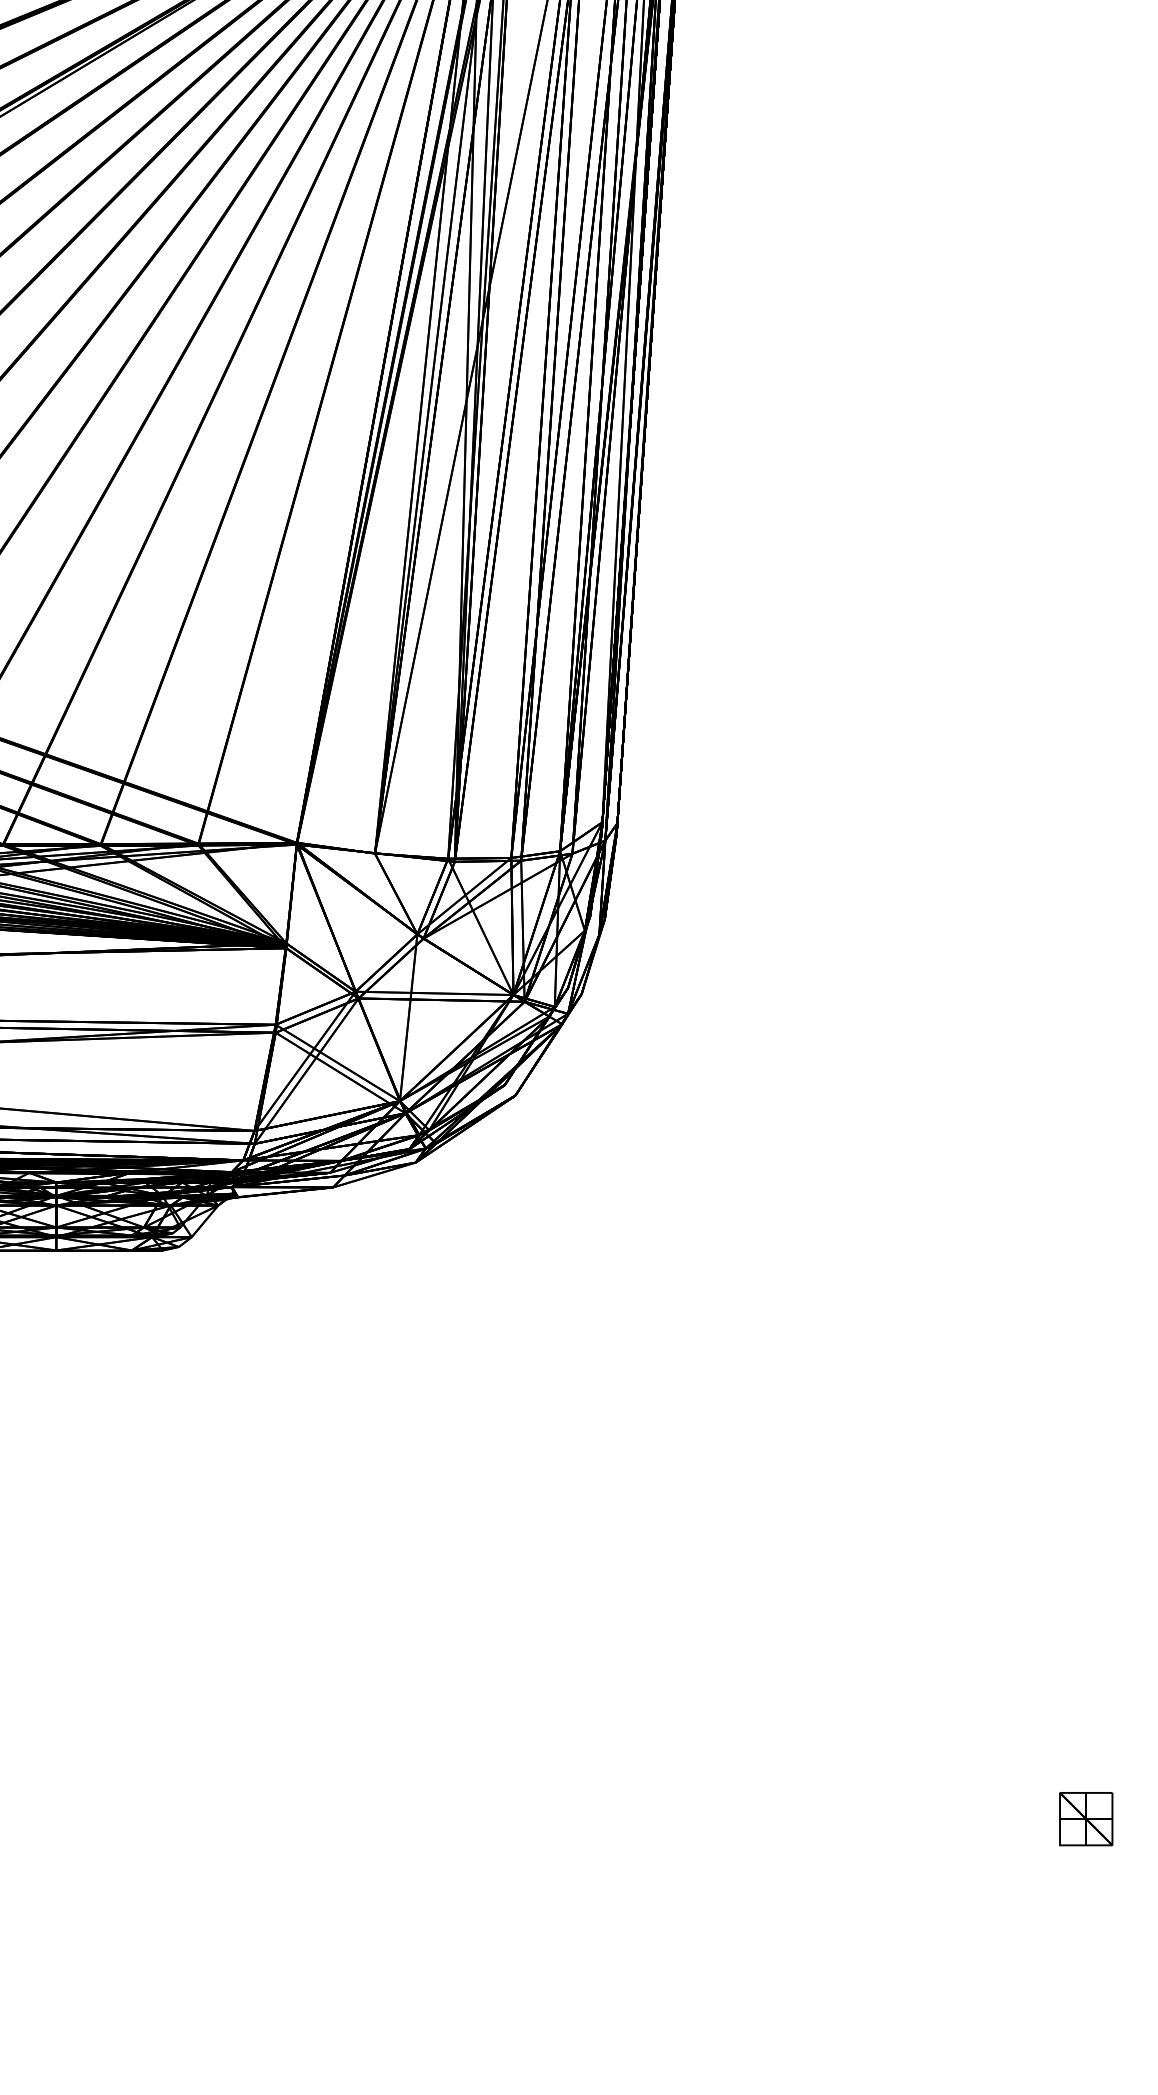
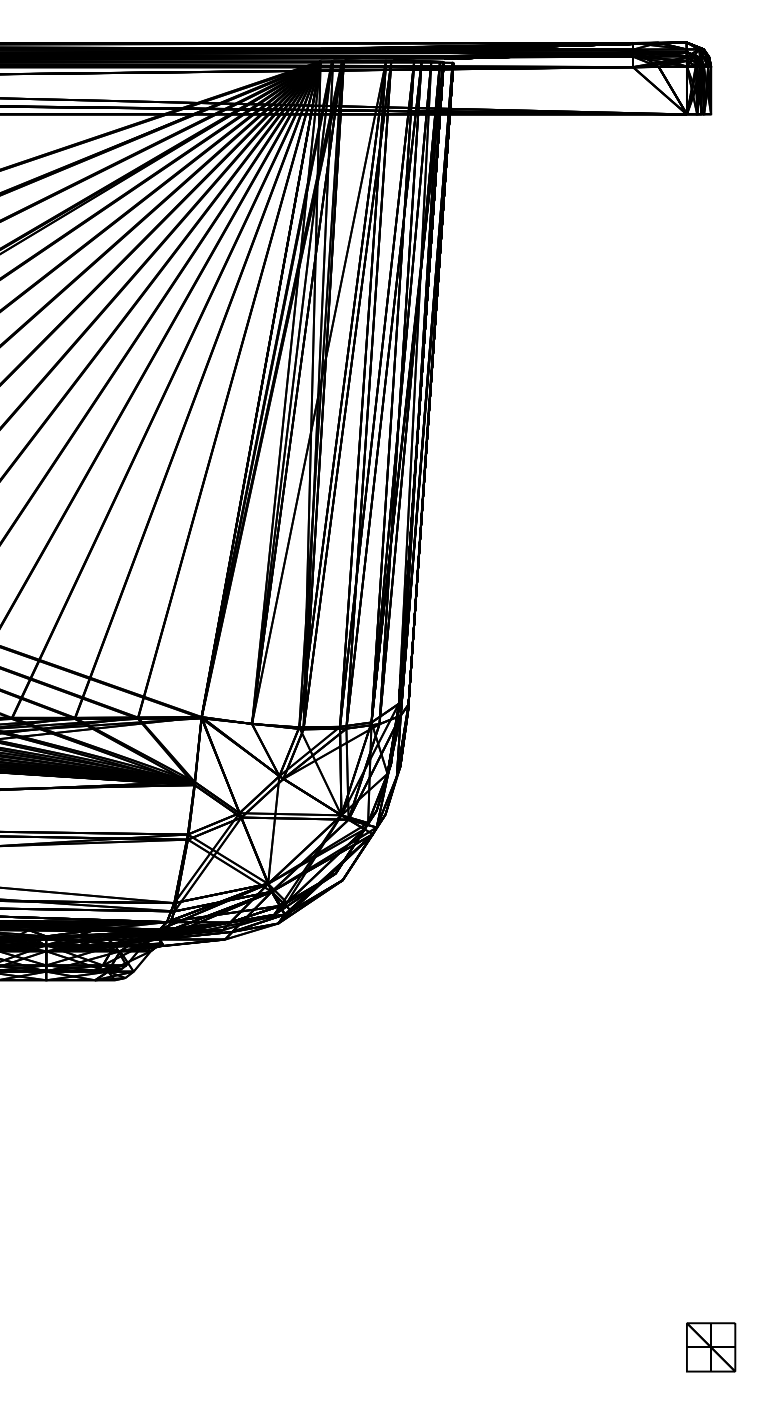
part: (1086, 1819) -> (711, 1347), size x1.43

